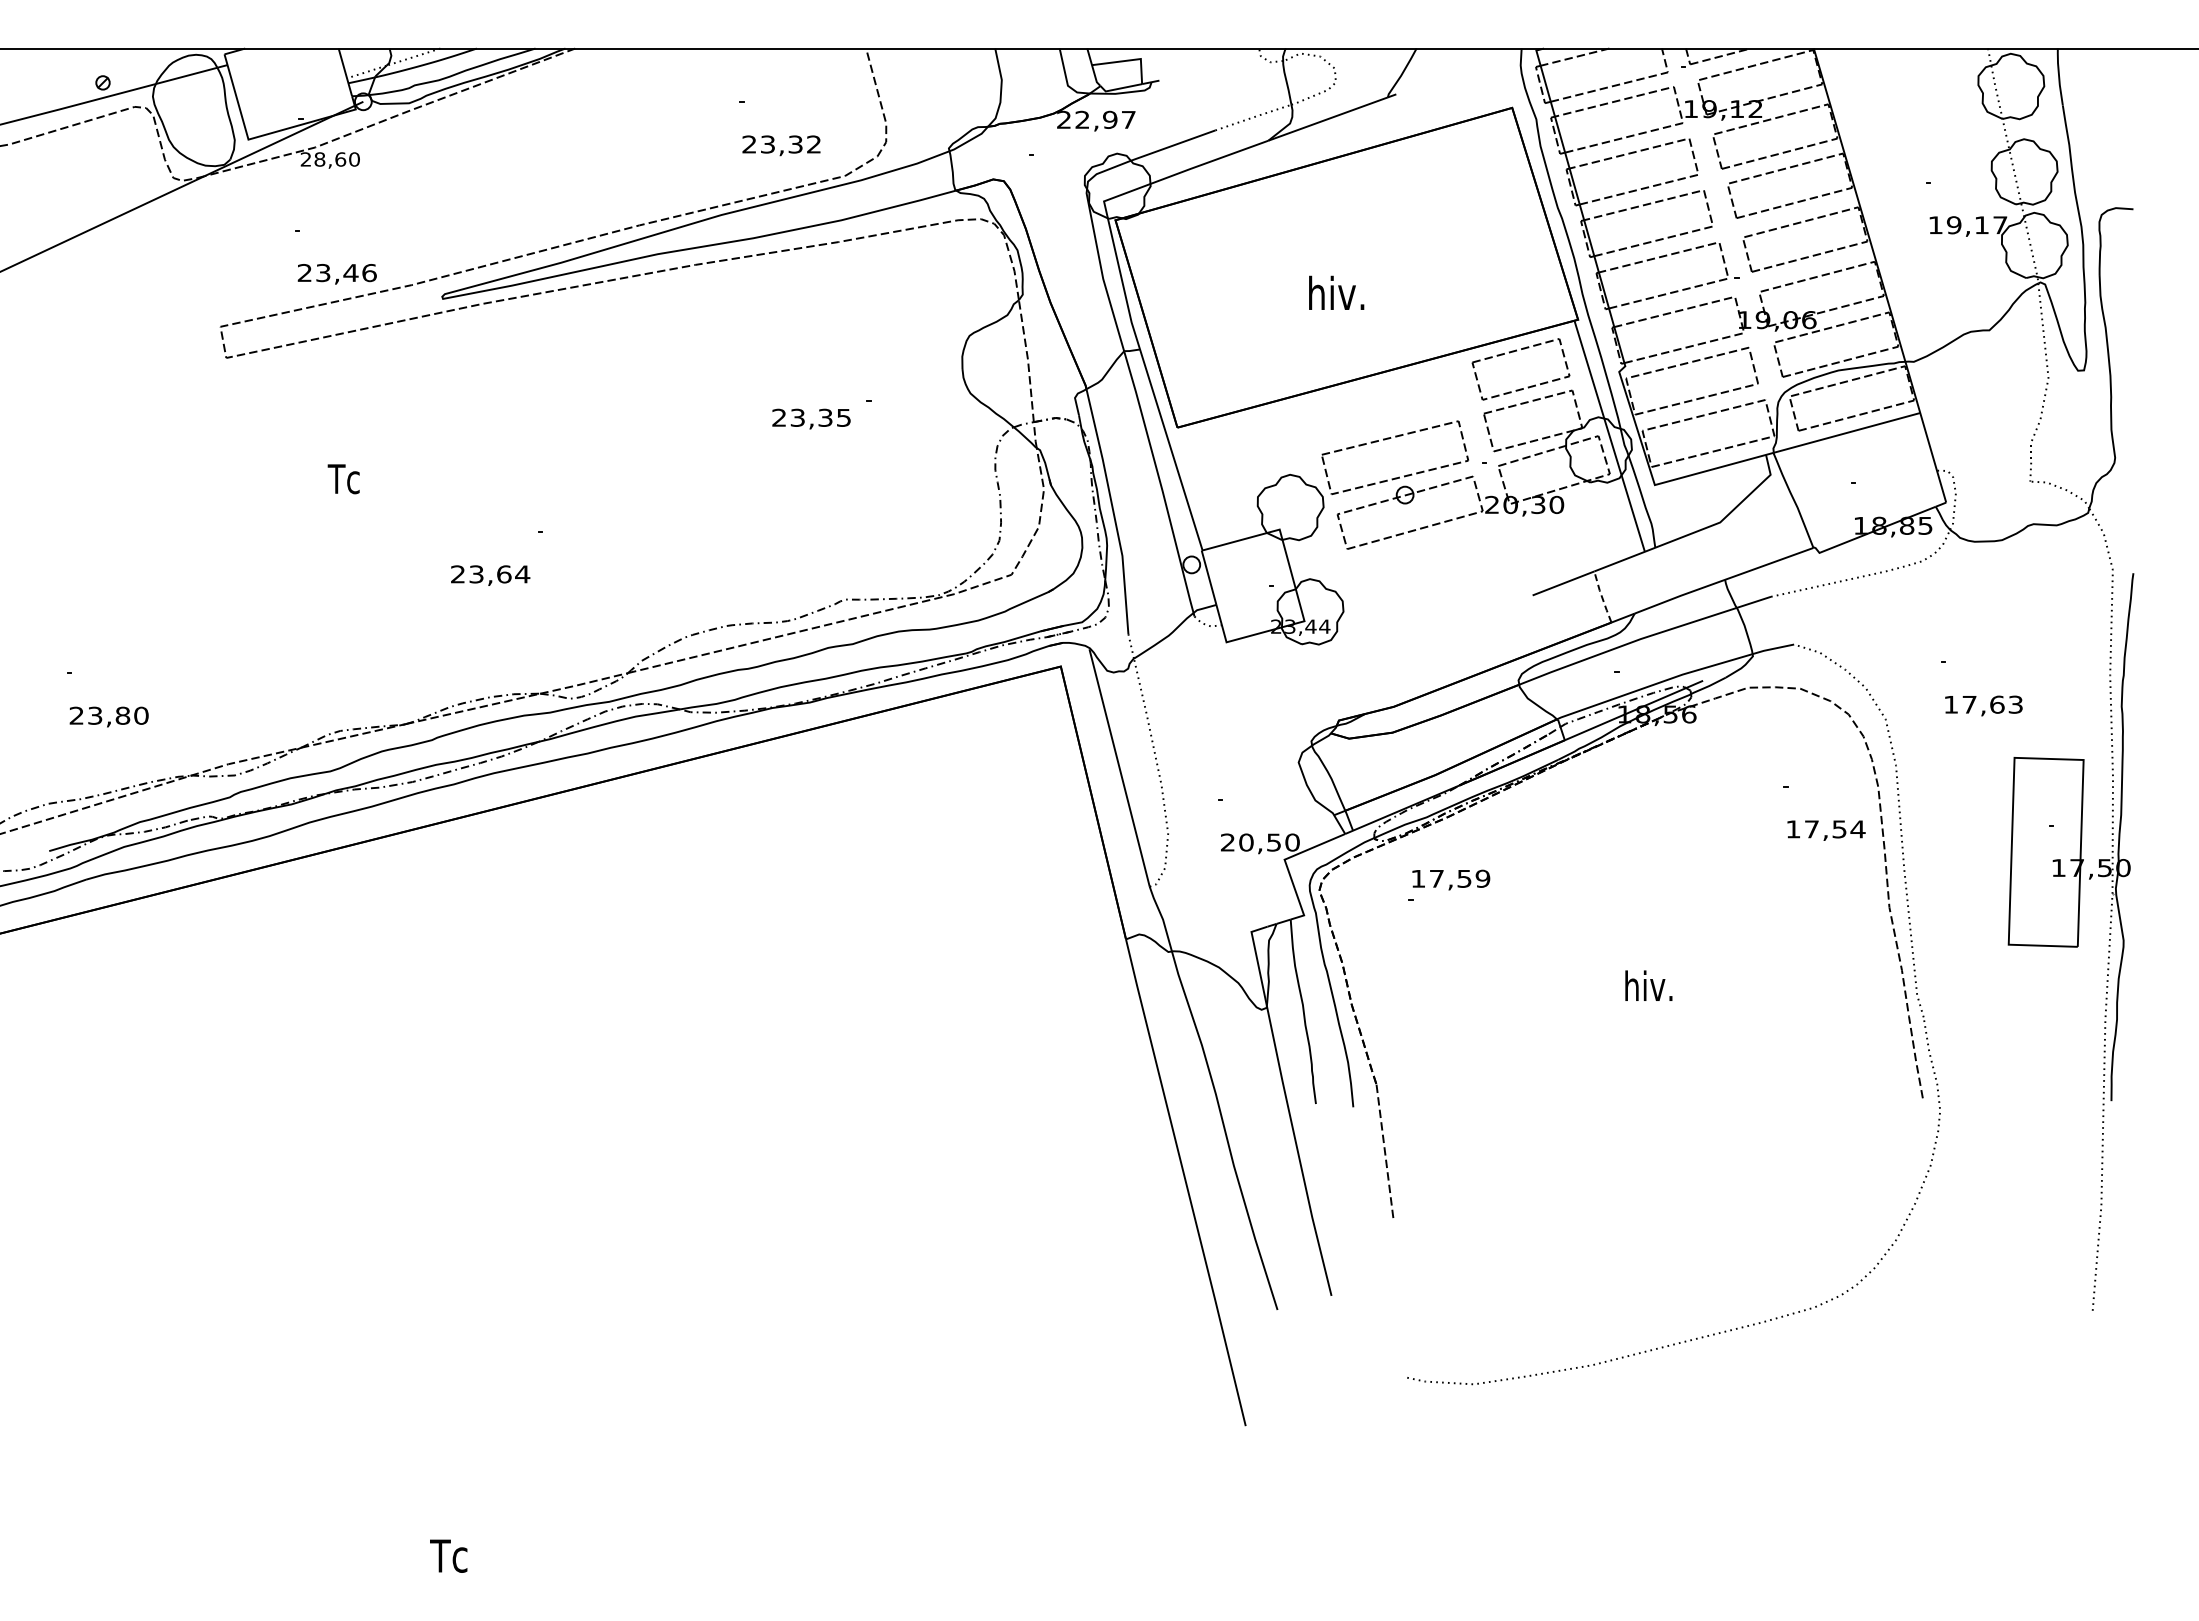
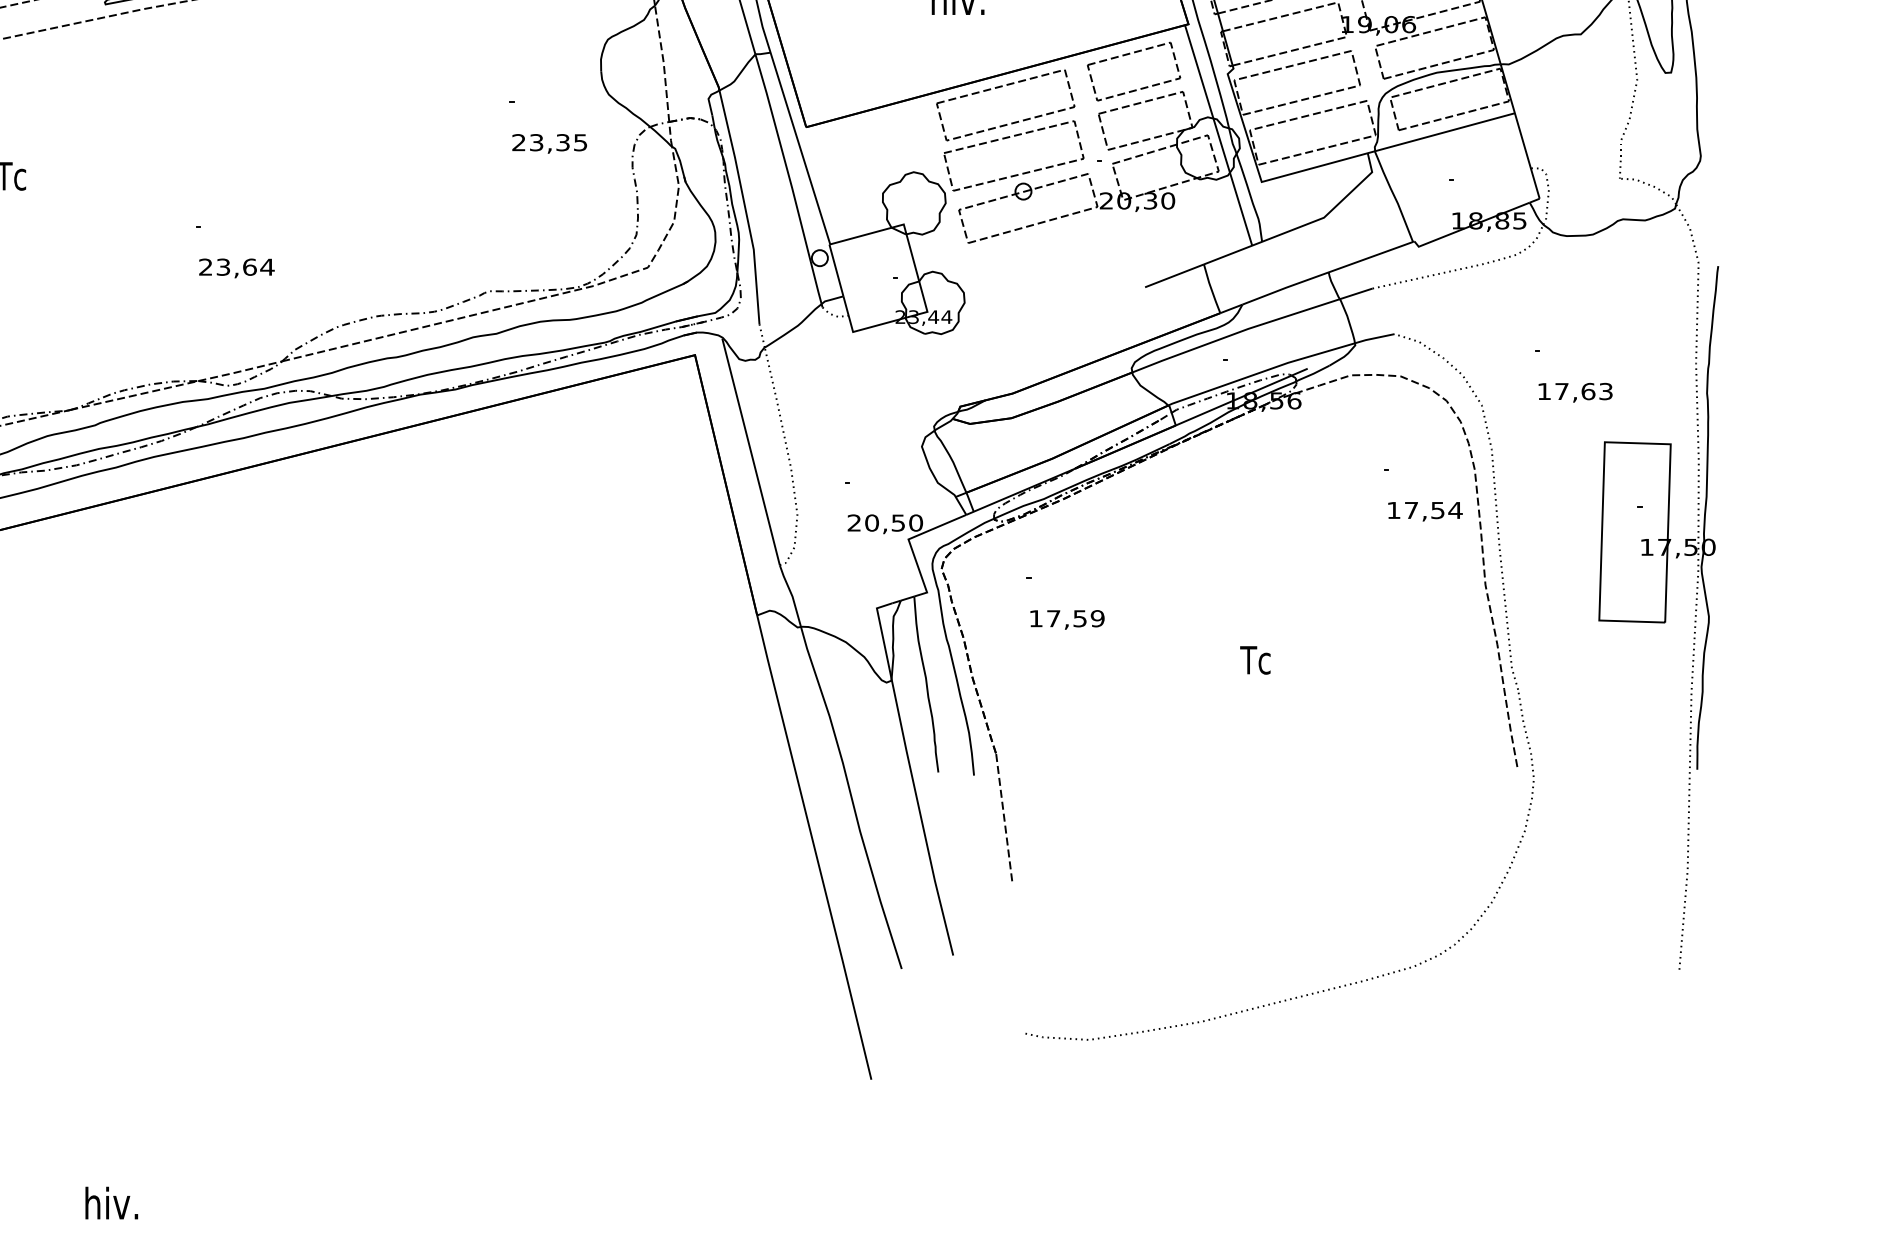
part: (1380, 386) -> (999, 87), added
text: (811, 418) -> (549, 143), moved
text: (490, 575) -> (236, 268), moved
line: (1602, 597) -> (1211, 289), dashed -> solid
text: (1451, 879) -> (1067, 619), moved
text: (1648, 985) -> (1255, 659), hiv. -> Tc
text: (449, 1555) -> (111, 1203), Tc -> hiv.

